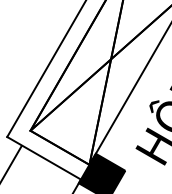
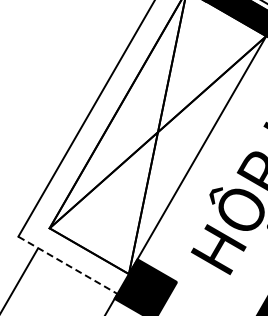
line: (44, 158) -> (68, 265), solid -> dashed

